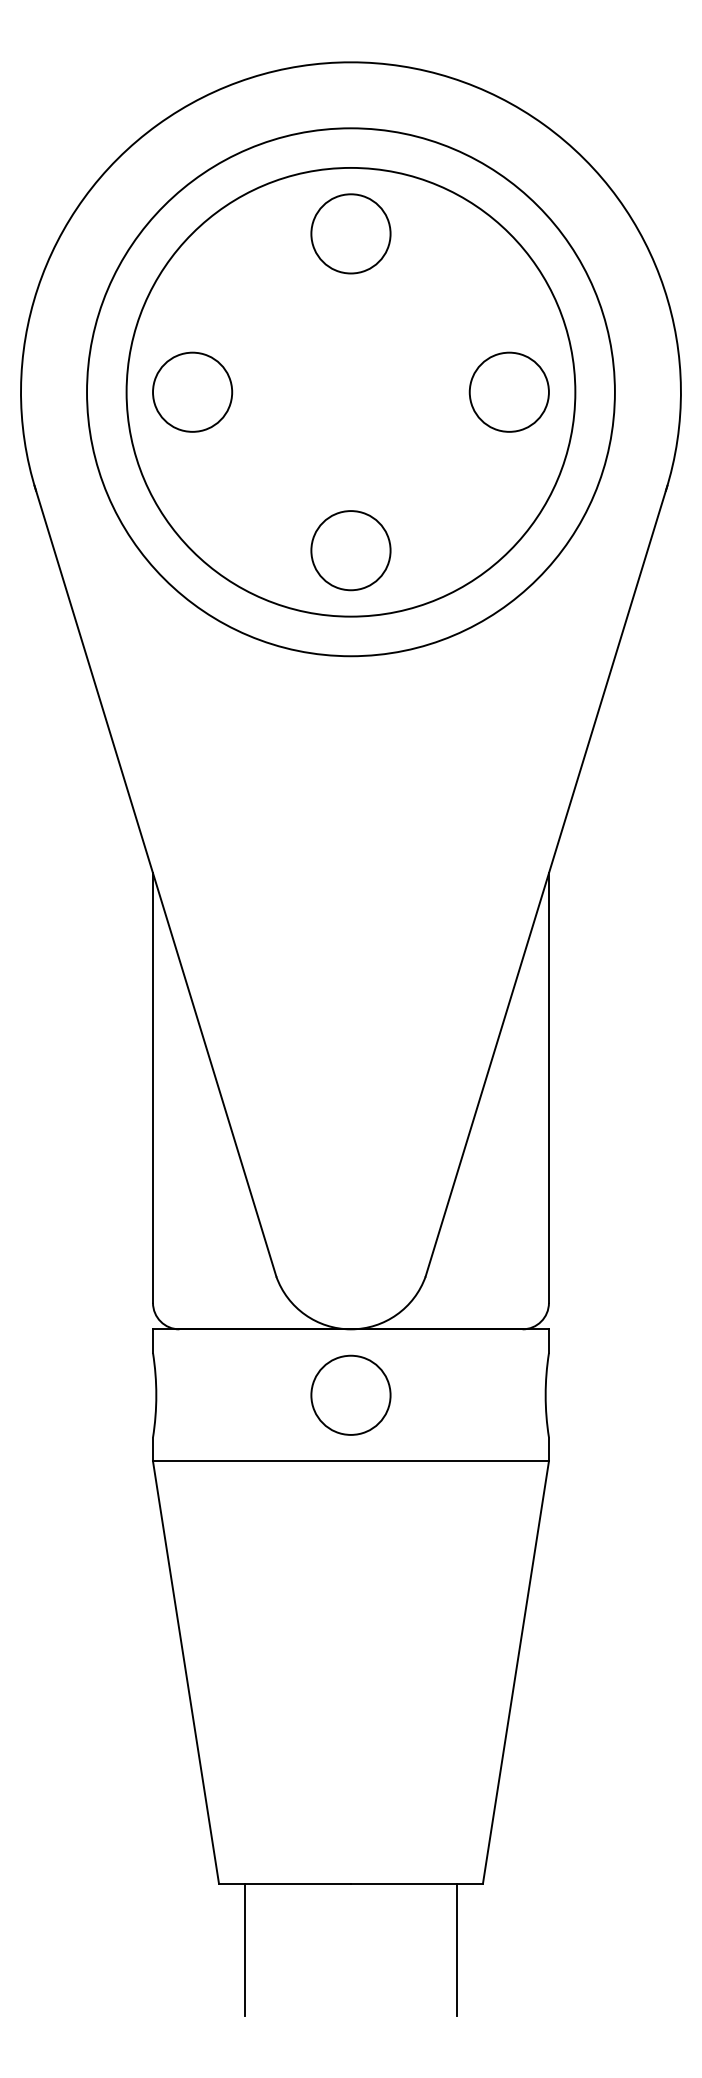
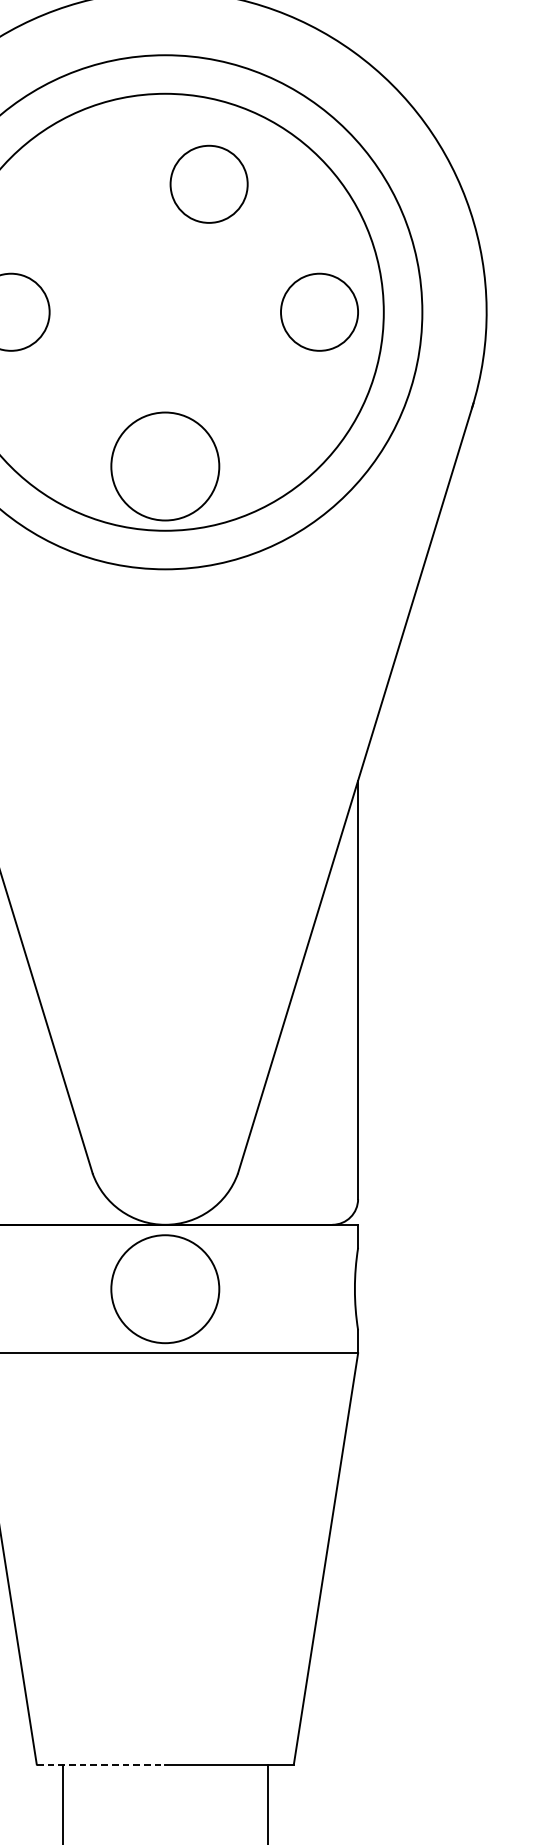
circle: (350, 233) -> (208, 183), moved
circle: (350, 550) -> (164, 466), size x1.4
circle: (350, 1394) -> (164, 1288), size x1.4
line: (284, 1883) -> (100, 1764), solid -> dashed

